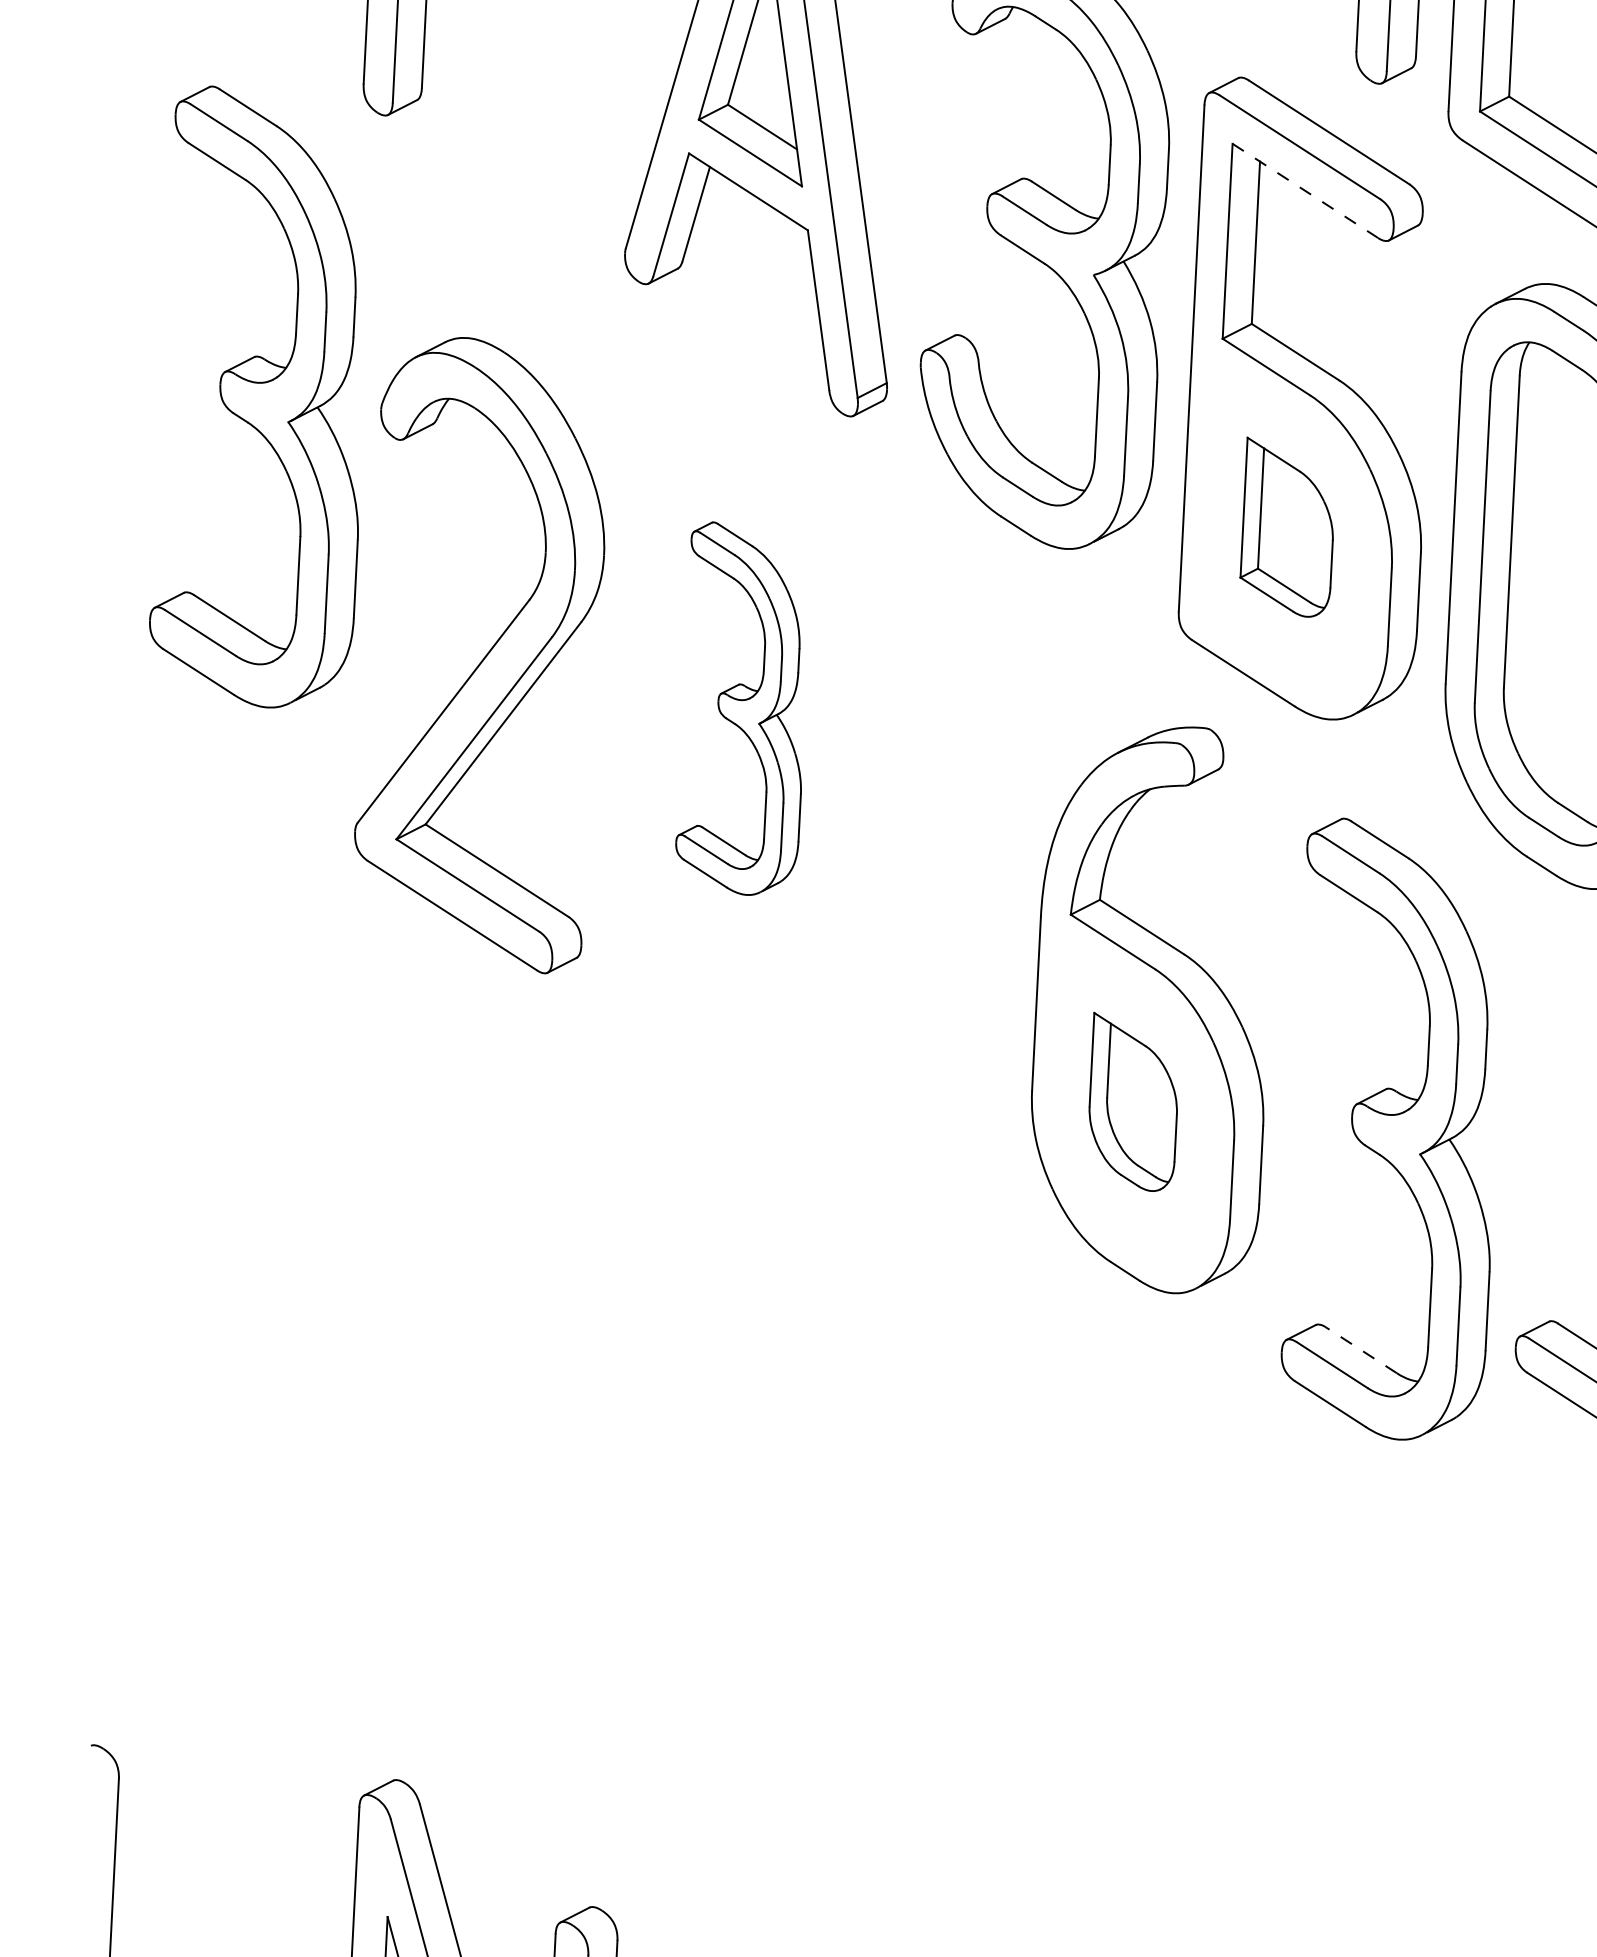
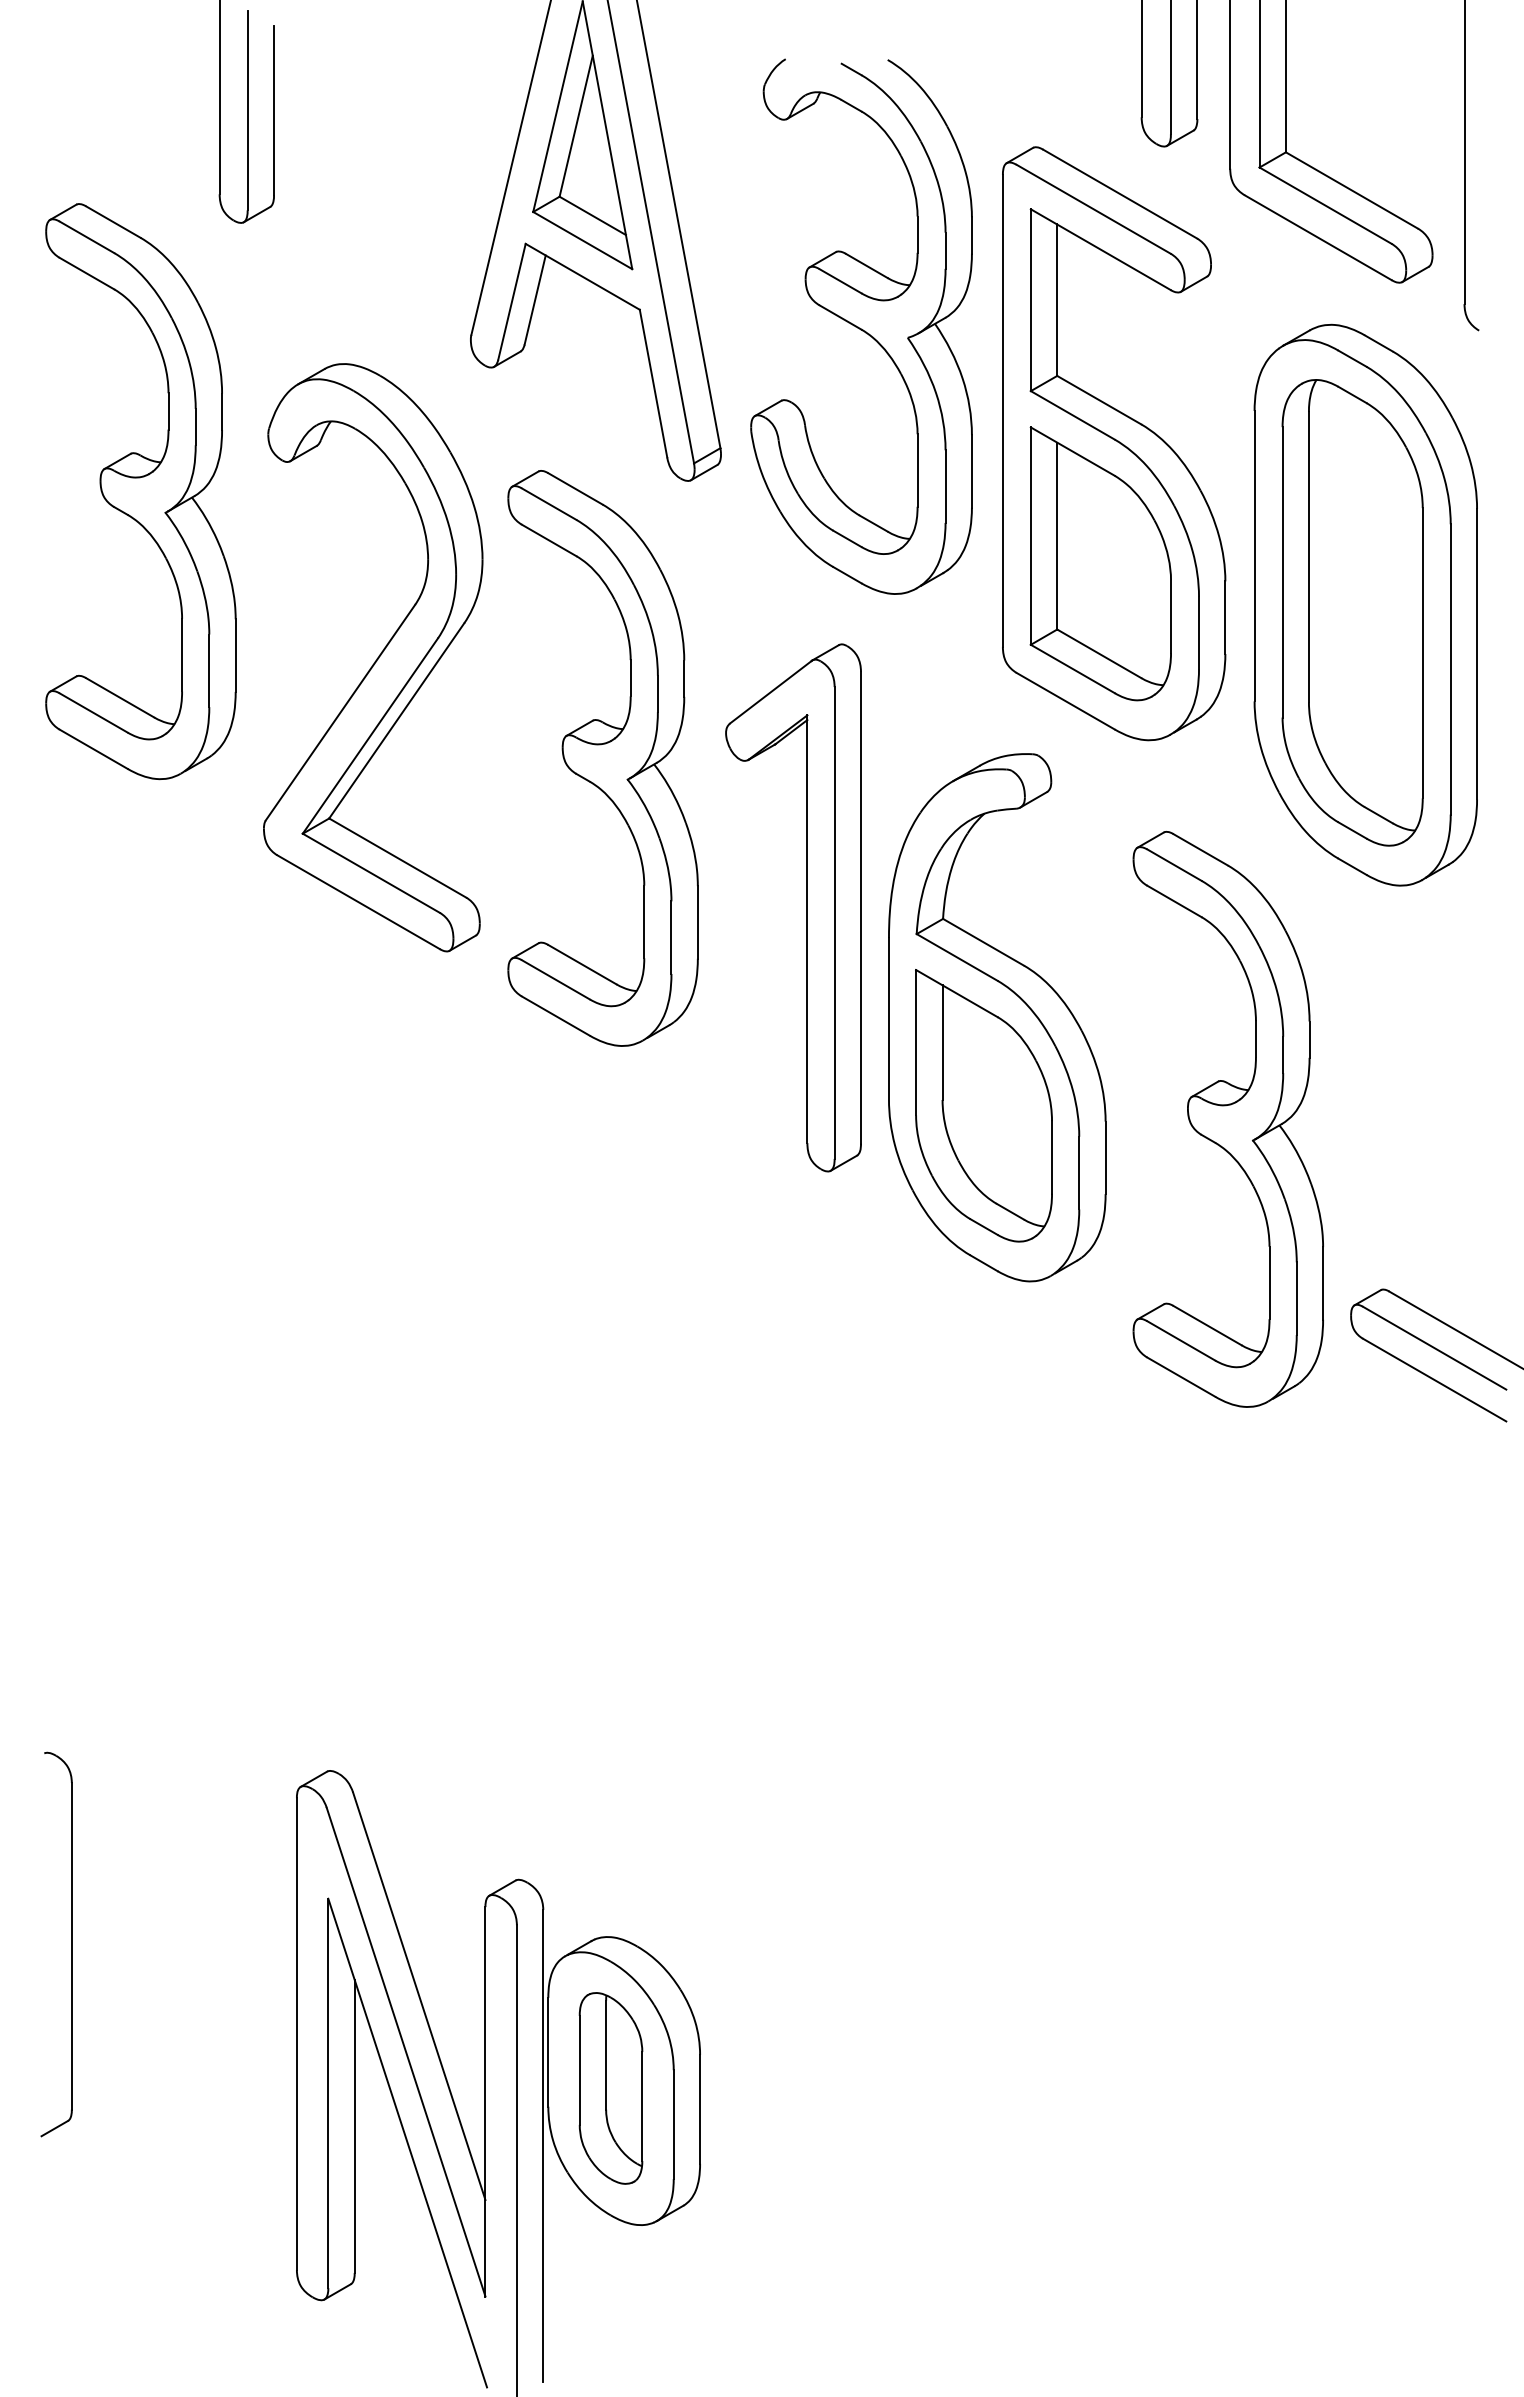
line: (1305, 190) -> (1100, 249), dashed -> solid
part: (1287, 527) -> (1100, 563), size x1.67
part: (481, 654) -> (373, 657), moved
part: (743, 709) -> (602, 758), size x1.67
part: (954, 880) -> (806, 907), added
part: (1133, 1102) -> (983, 1105), size x1.67
line: (1361, 1350) -> (1207, 1325), dashed -> solid

